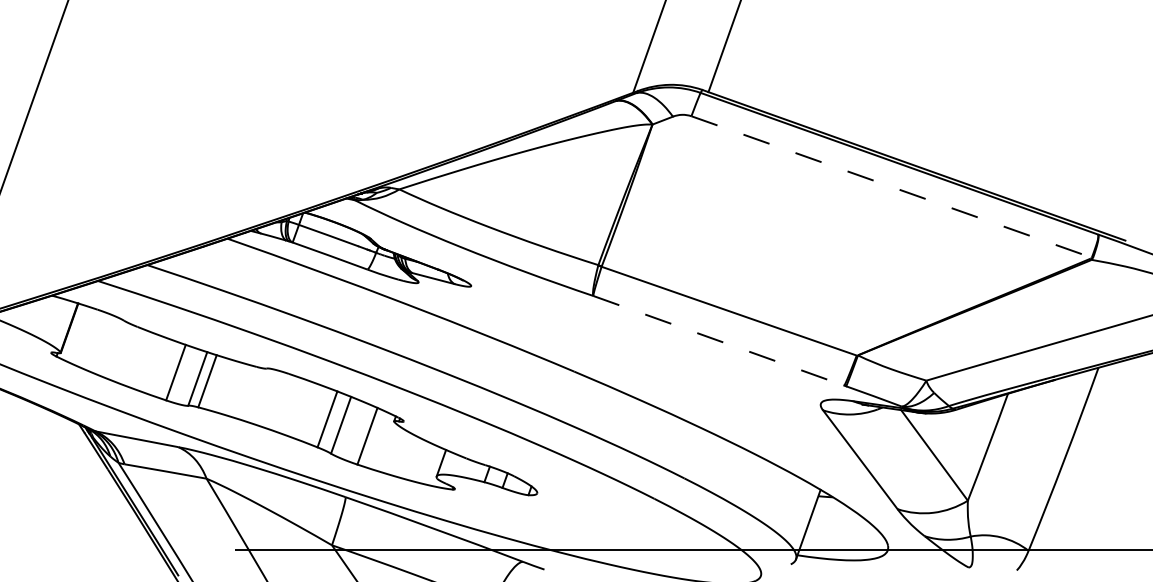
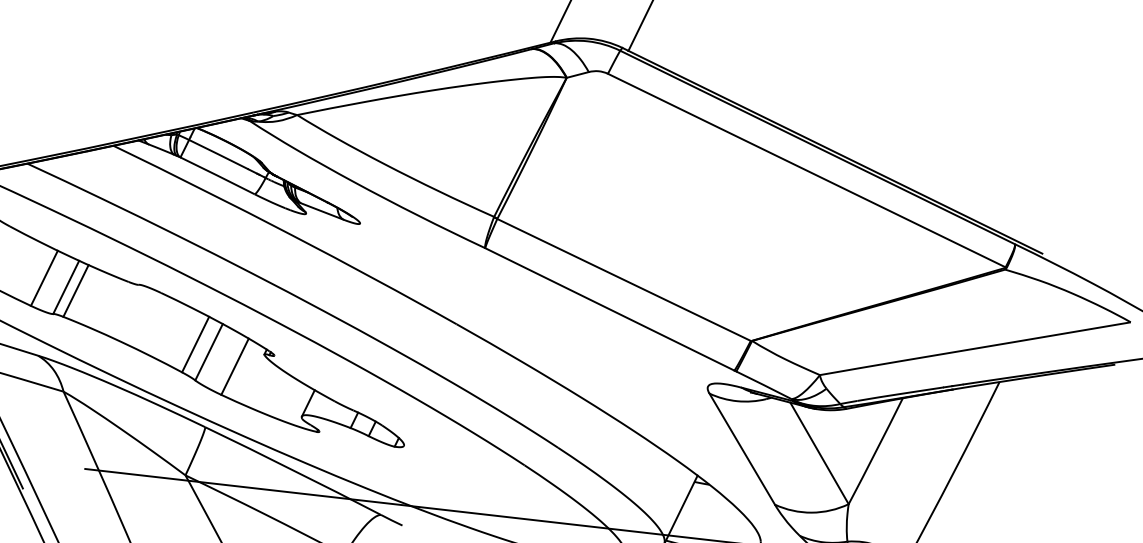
line: (892, 187) -> (807, 171), dashed -> solid
line: (719, 340) -> (610, 309), dashed -> solid

